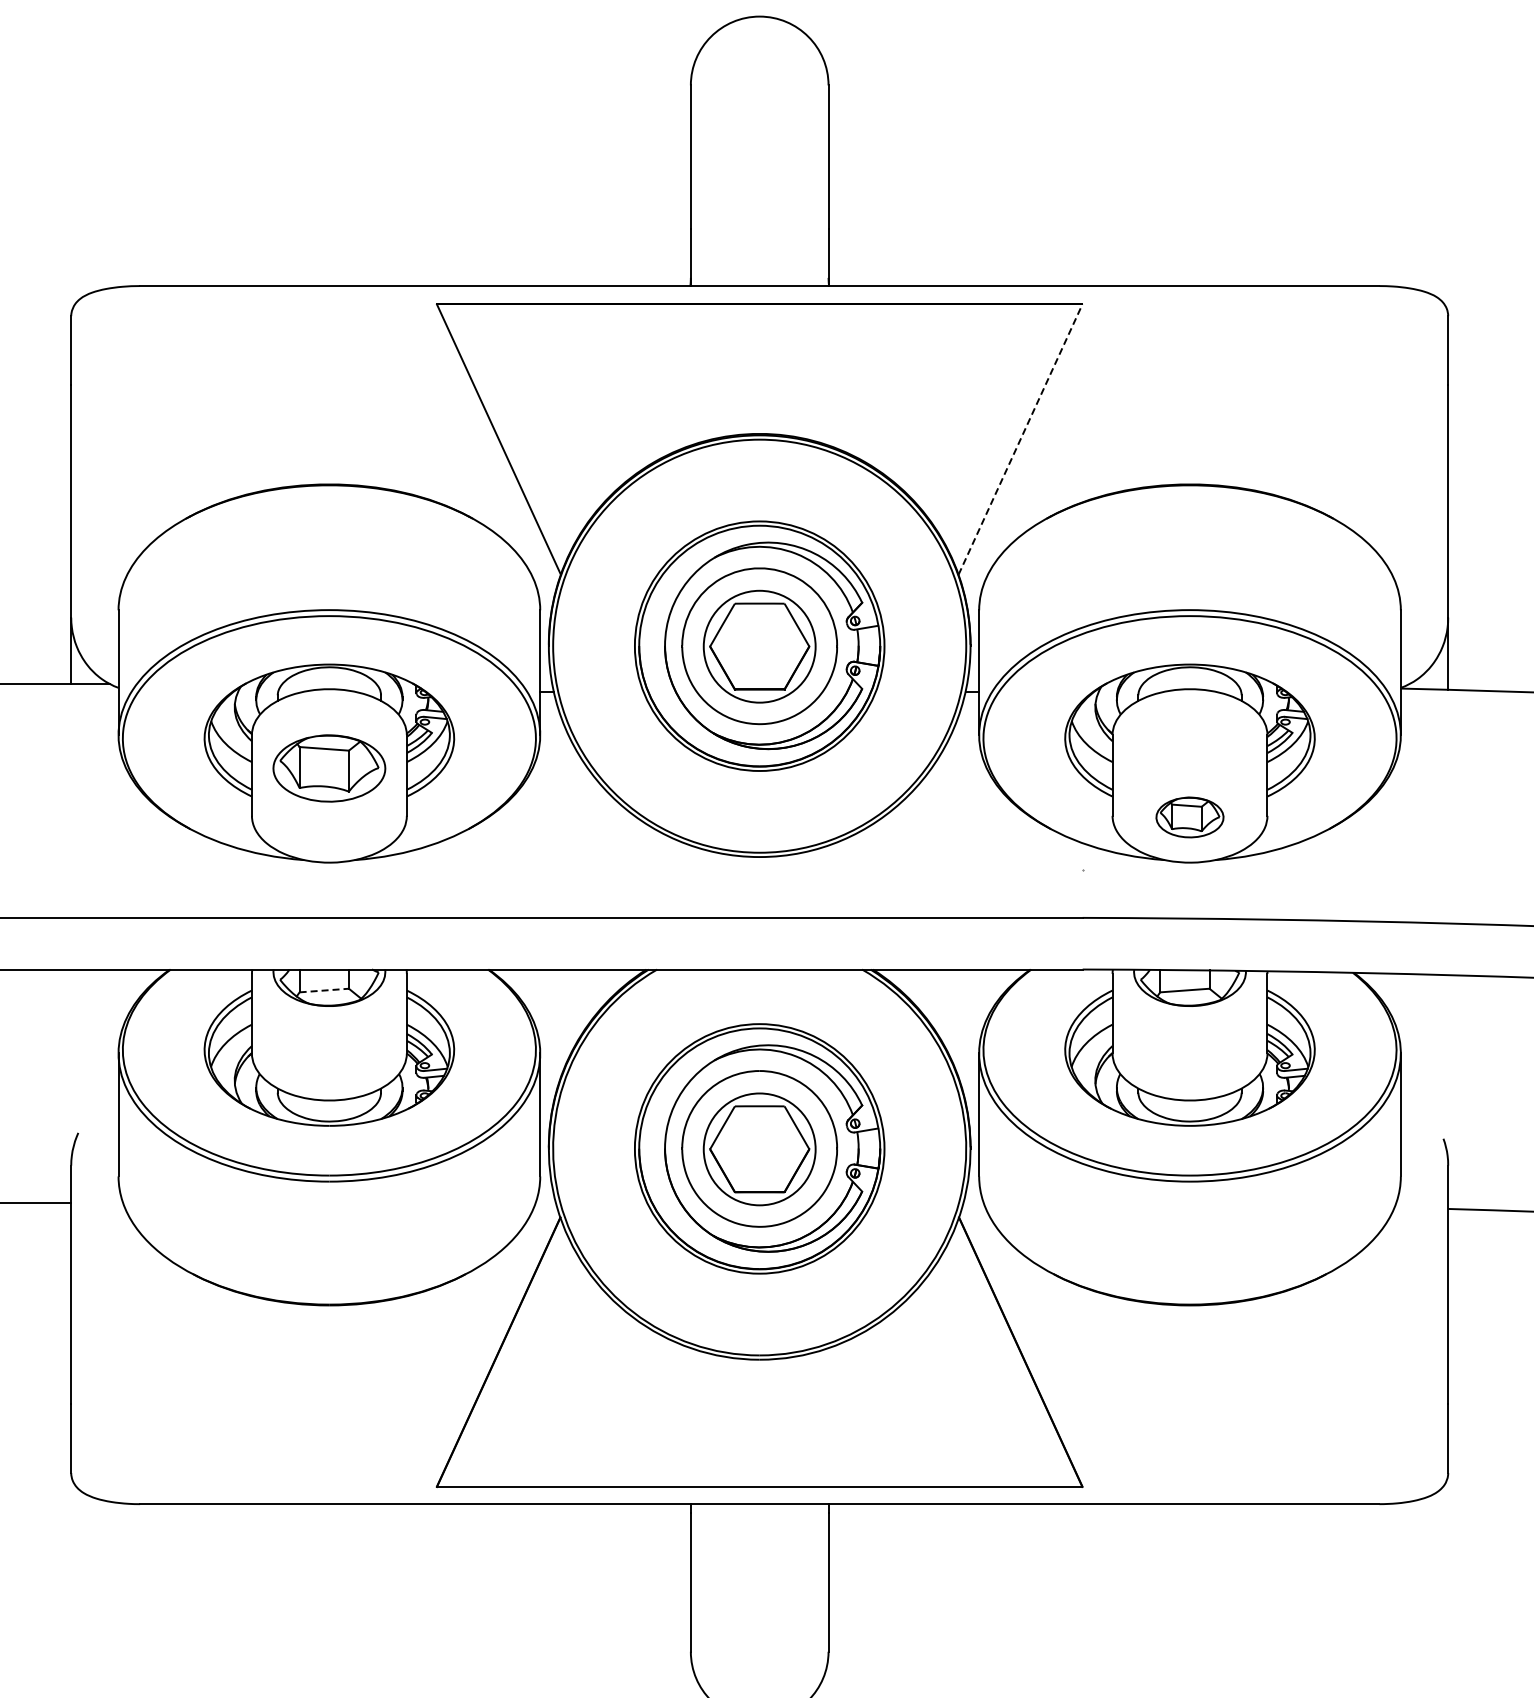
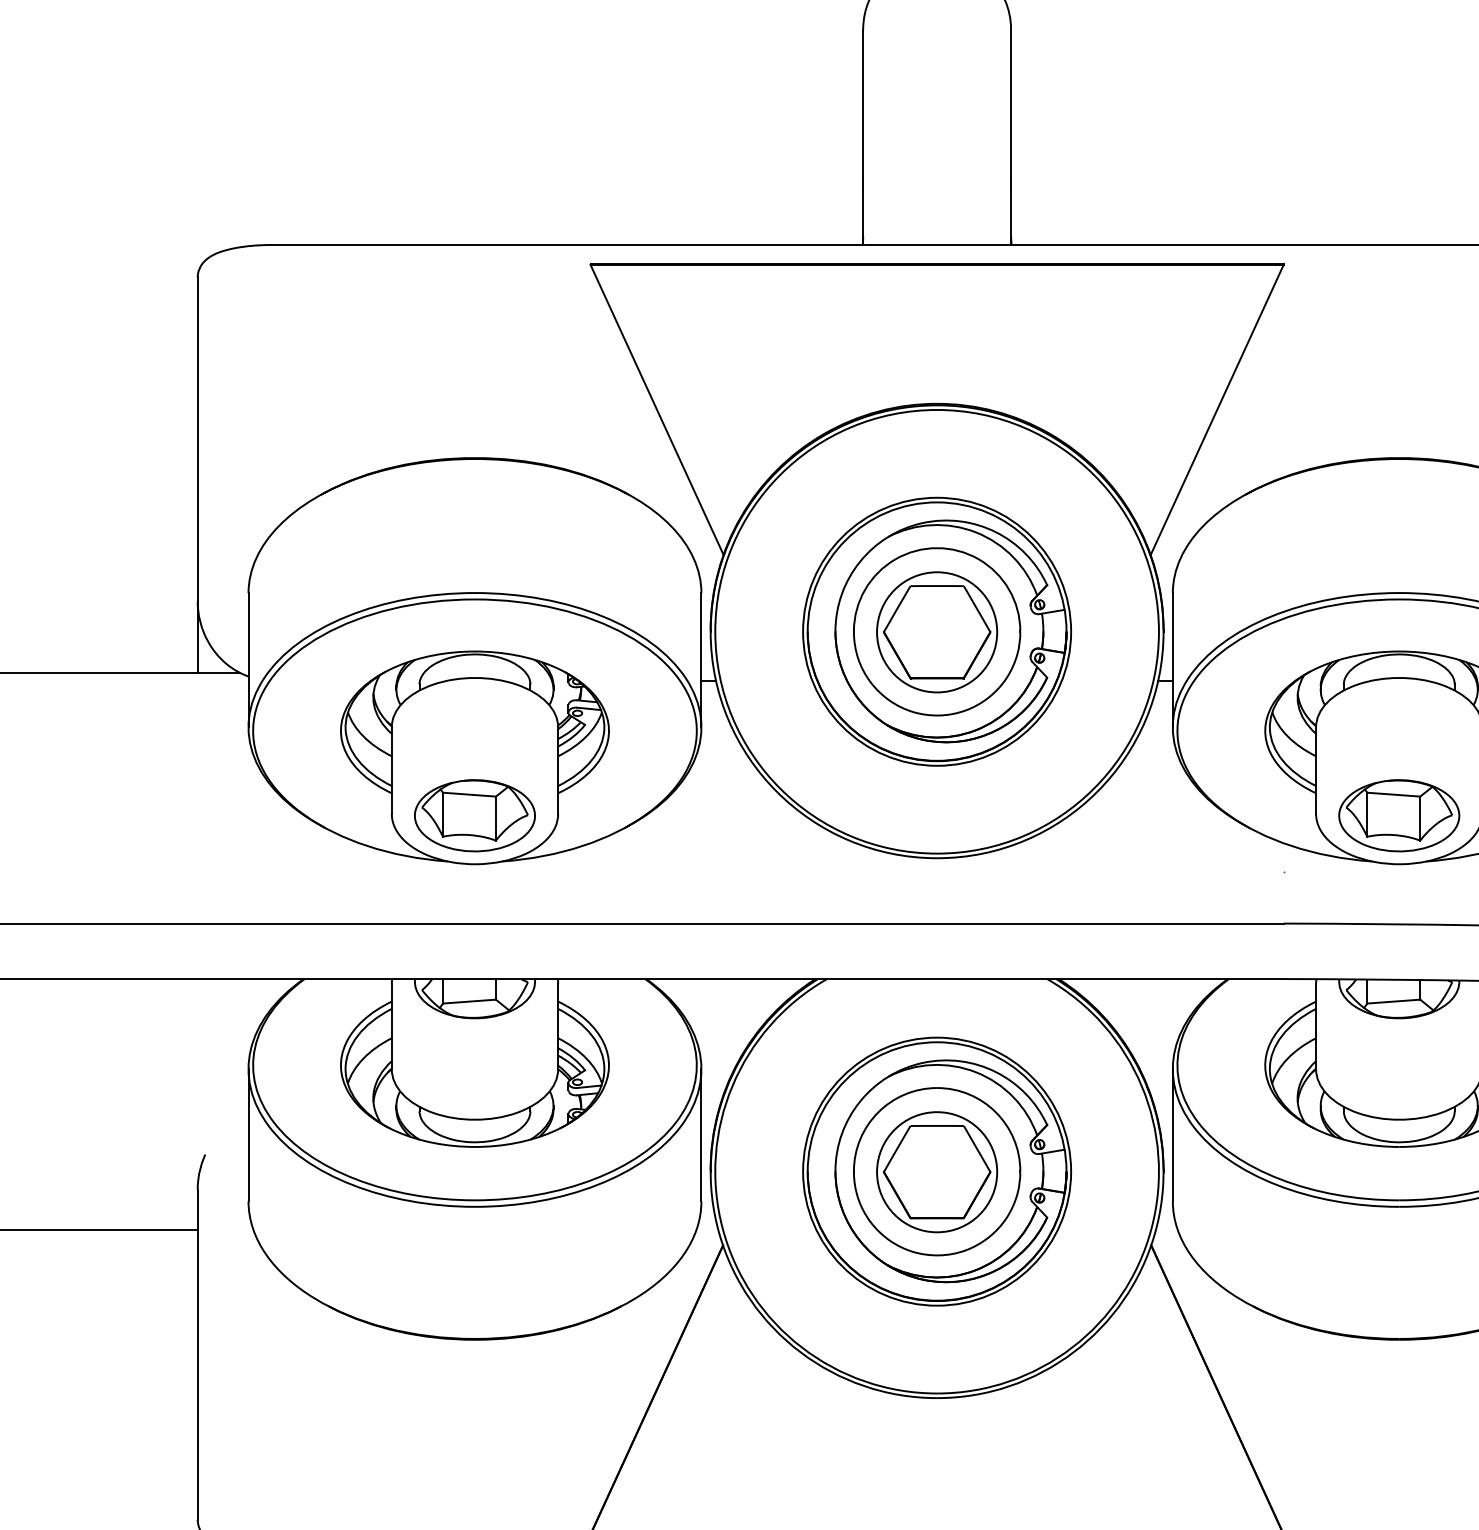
line: (1020, 439) -> (1217, 409), dashed -> solid
part: (329, 768) -> (475, 815), moved
part: (1189, 817) -> (1398, 815), size x1.67
line: (324, 990) -> (469, 1001), dashed -> solid

